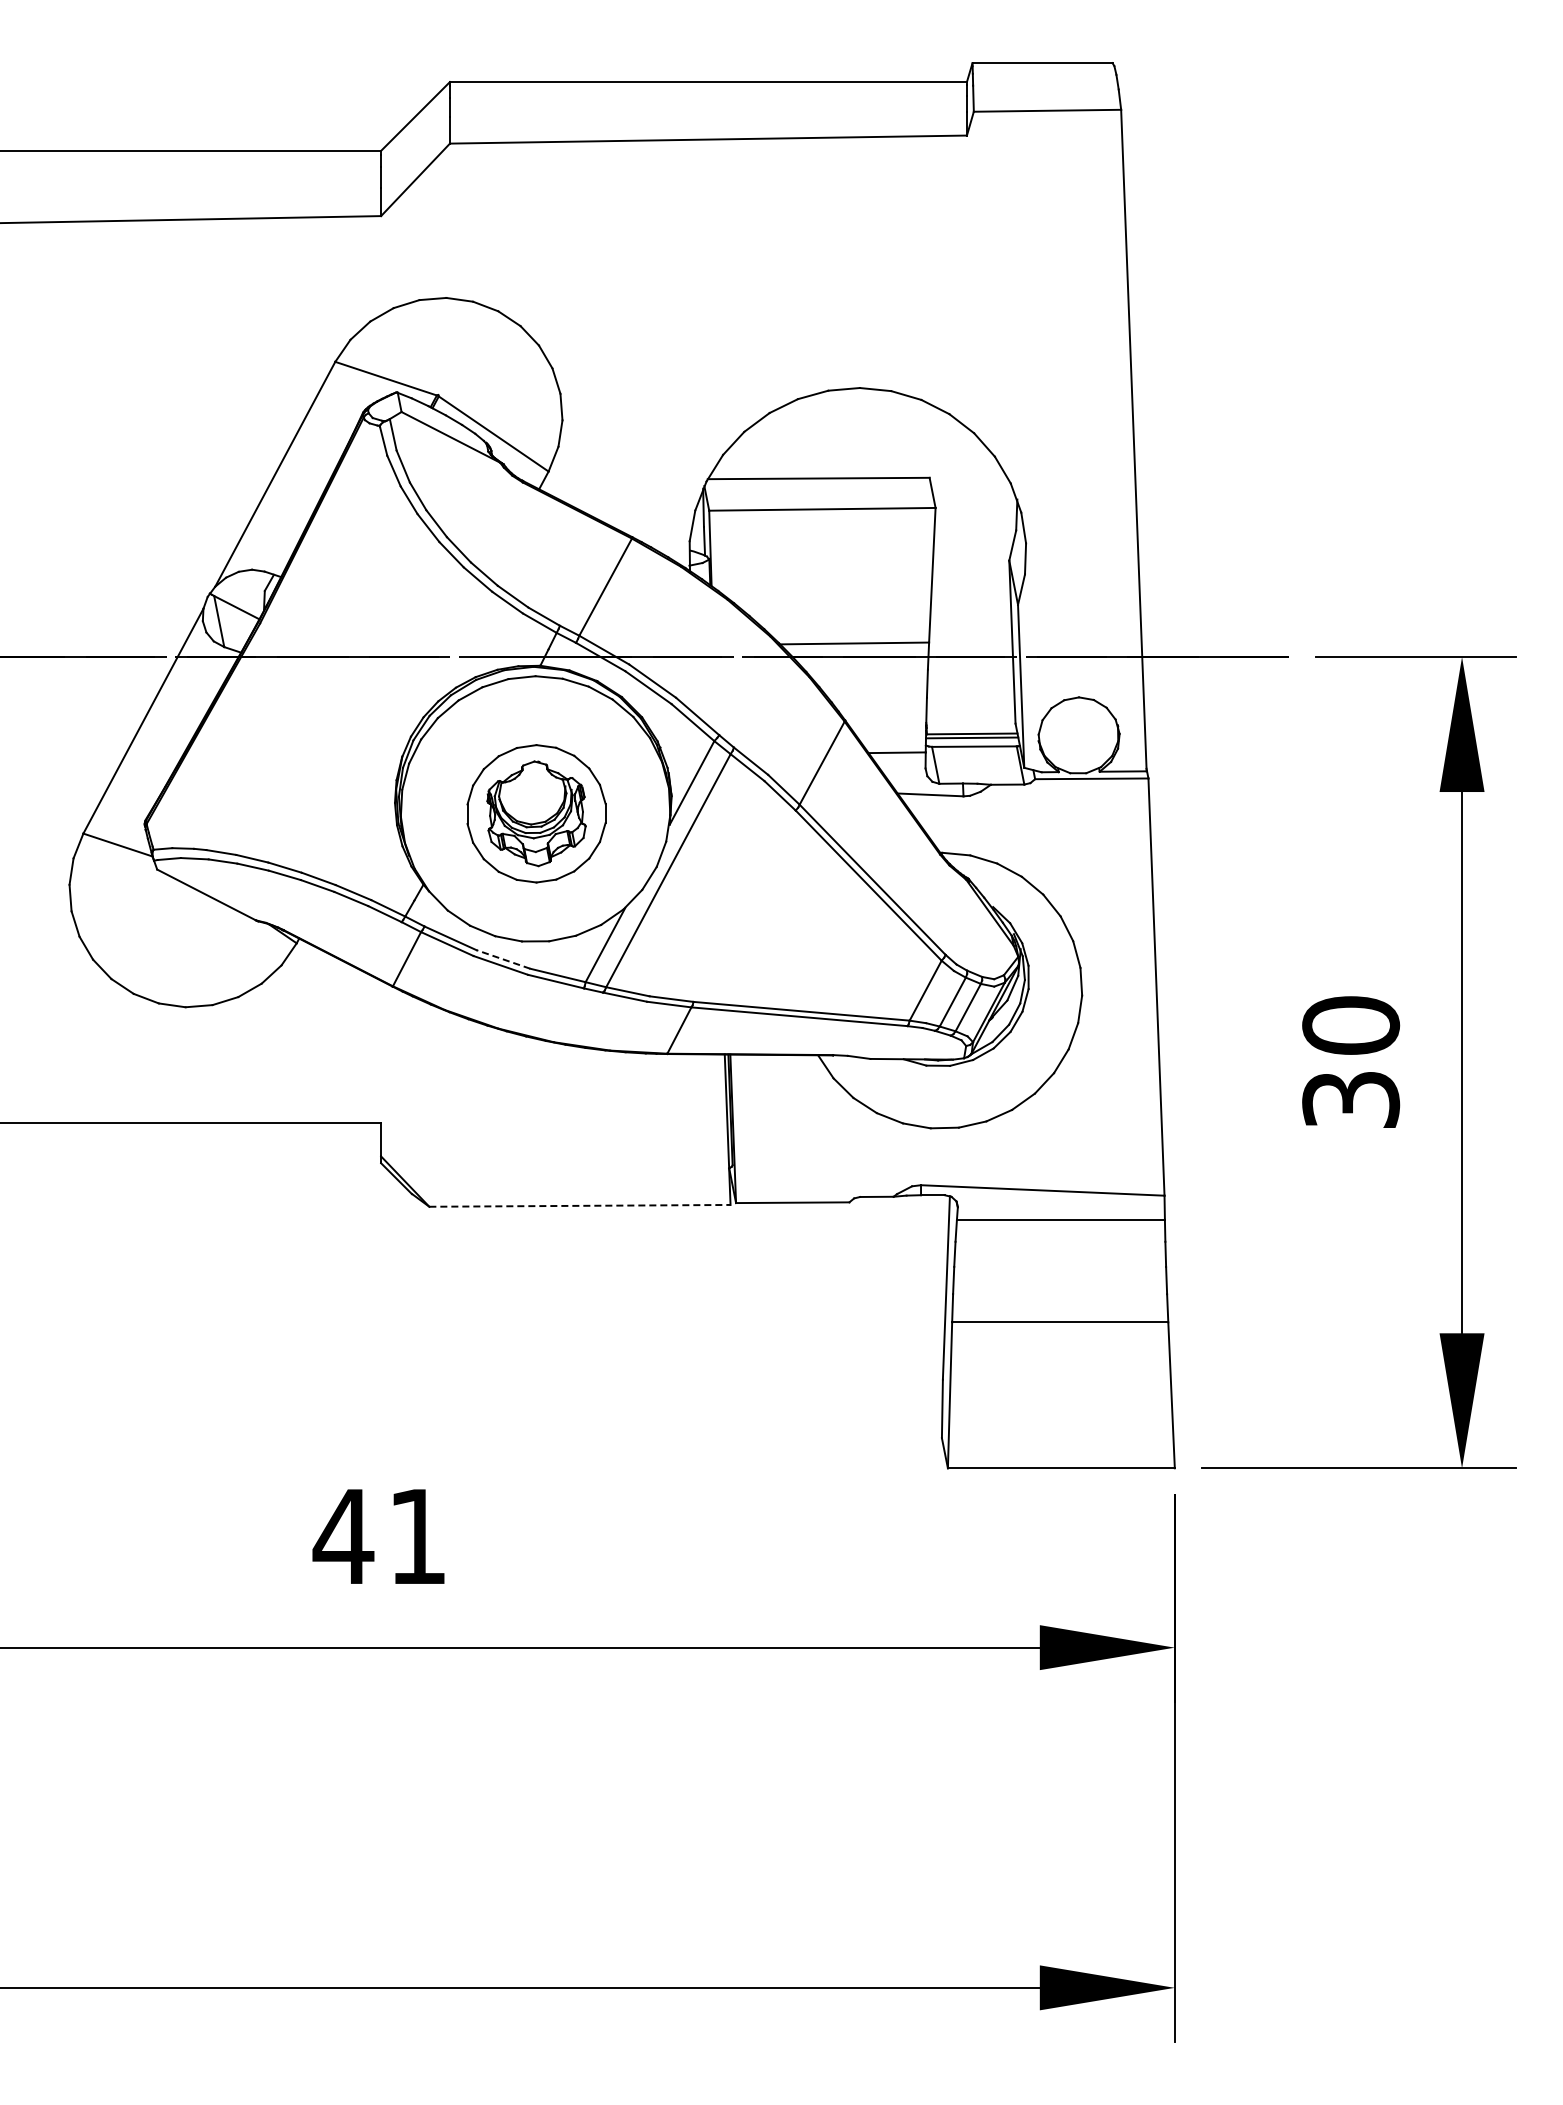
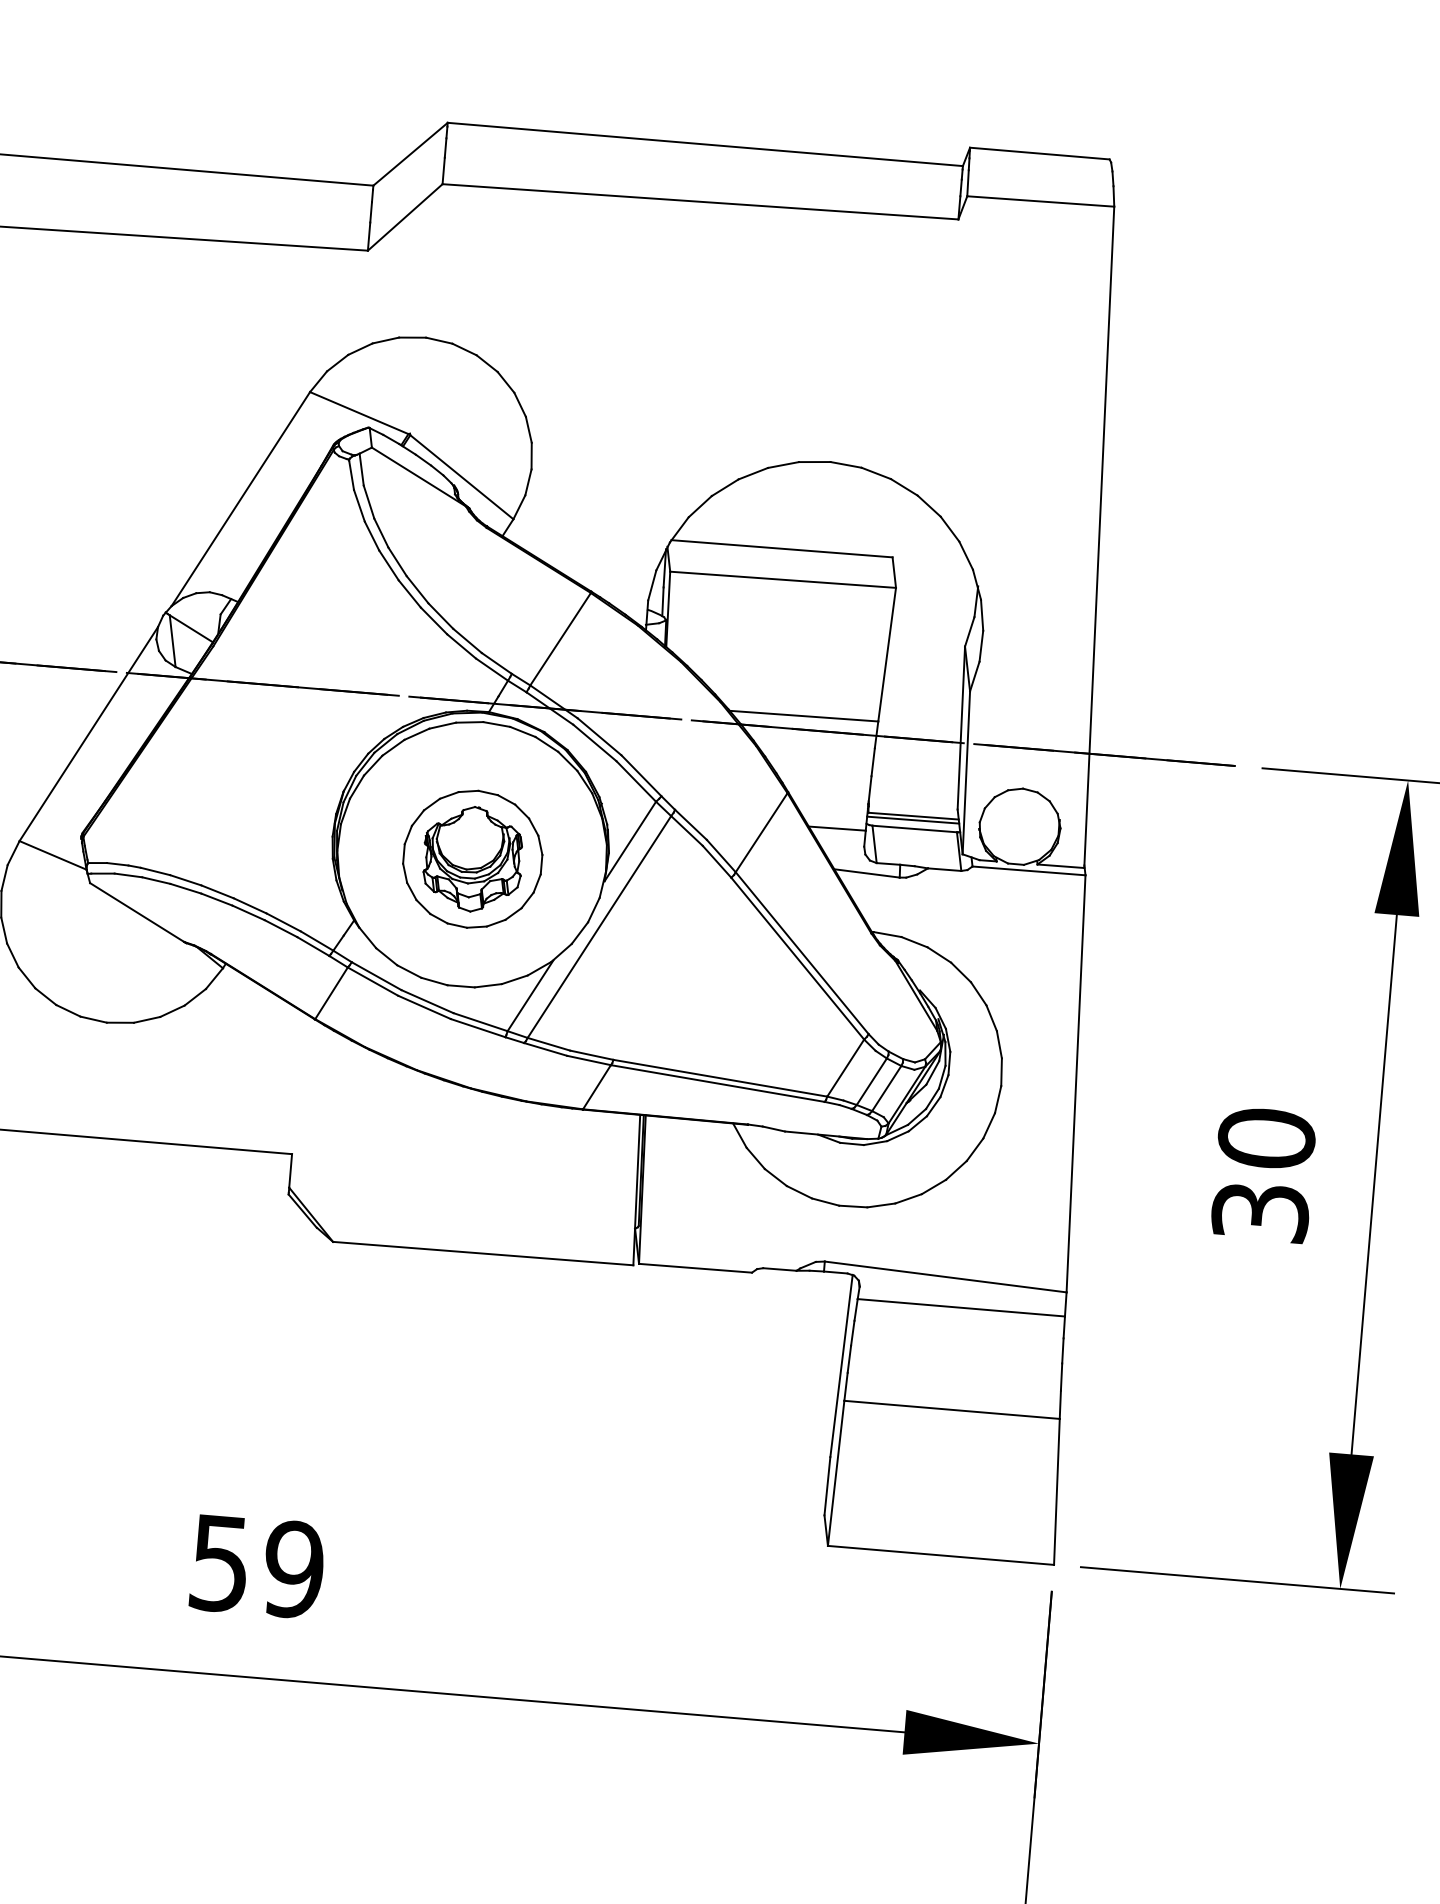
line: (502, 959) -> (426, 1001), dashed -> solid
line: (579, 1205) -> (482, 1253), dashed -> solid
text: (379, 1536) -> (255, 1566), 41 -> 59

